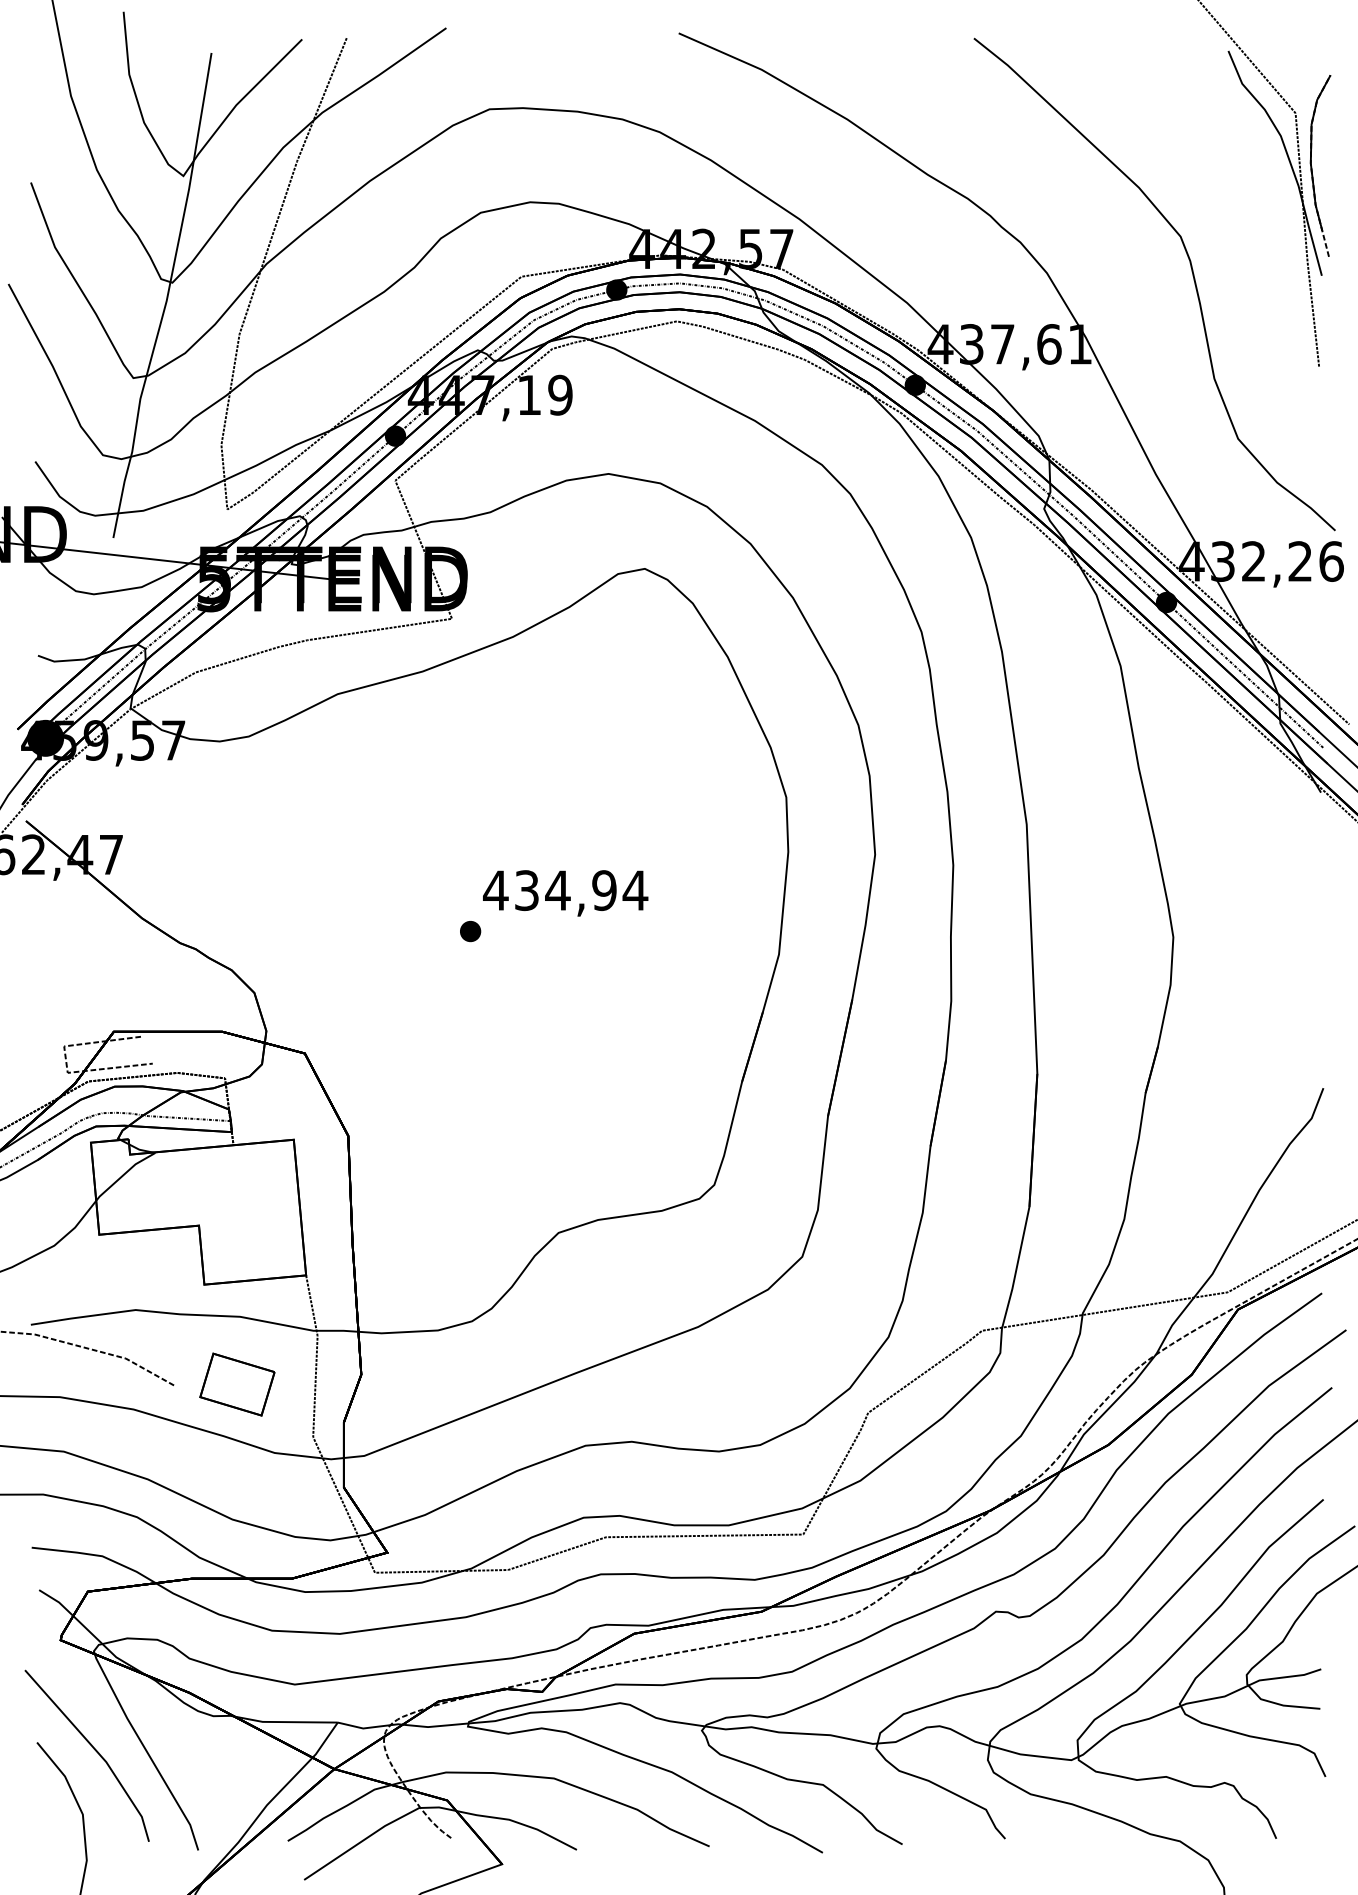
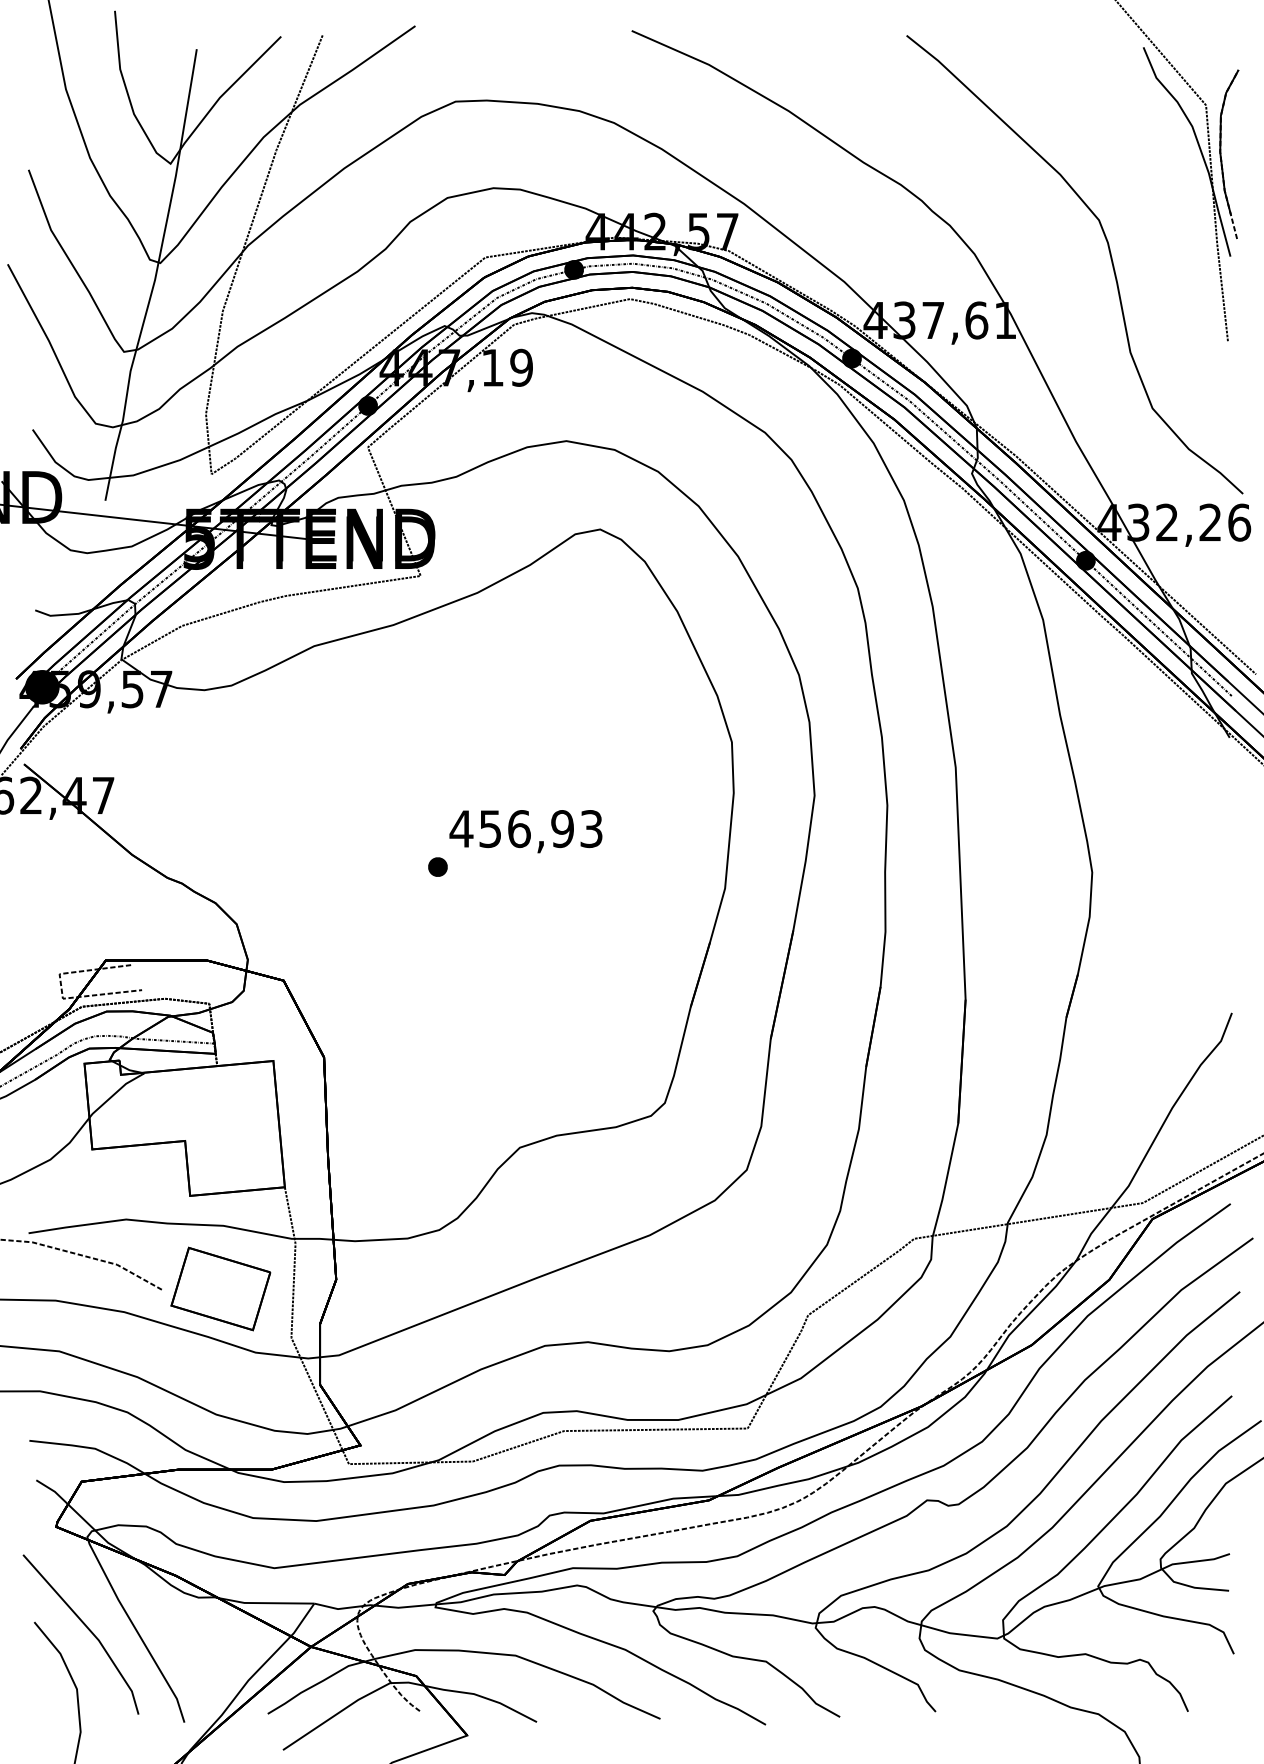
text: (581, 890) -> (541, 828), 434,94 -> 456,93
part: (237, 1384) -> (220, 1288), size x1.43

